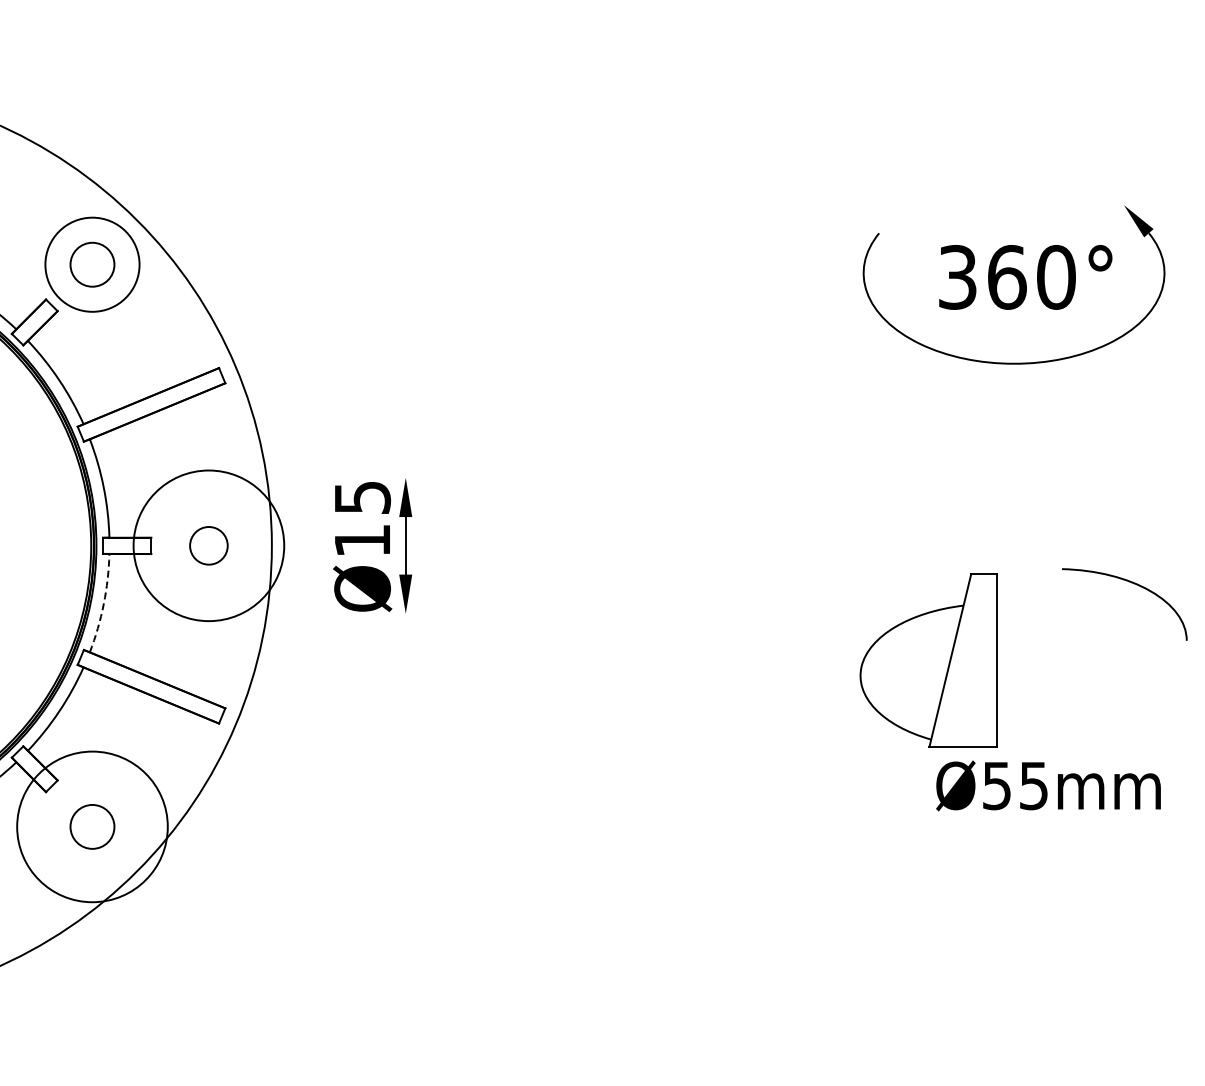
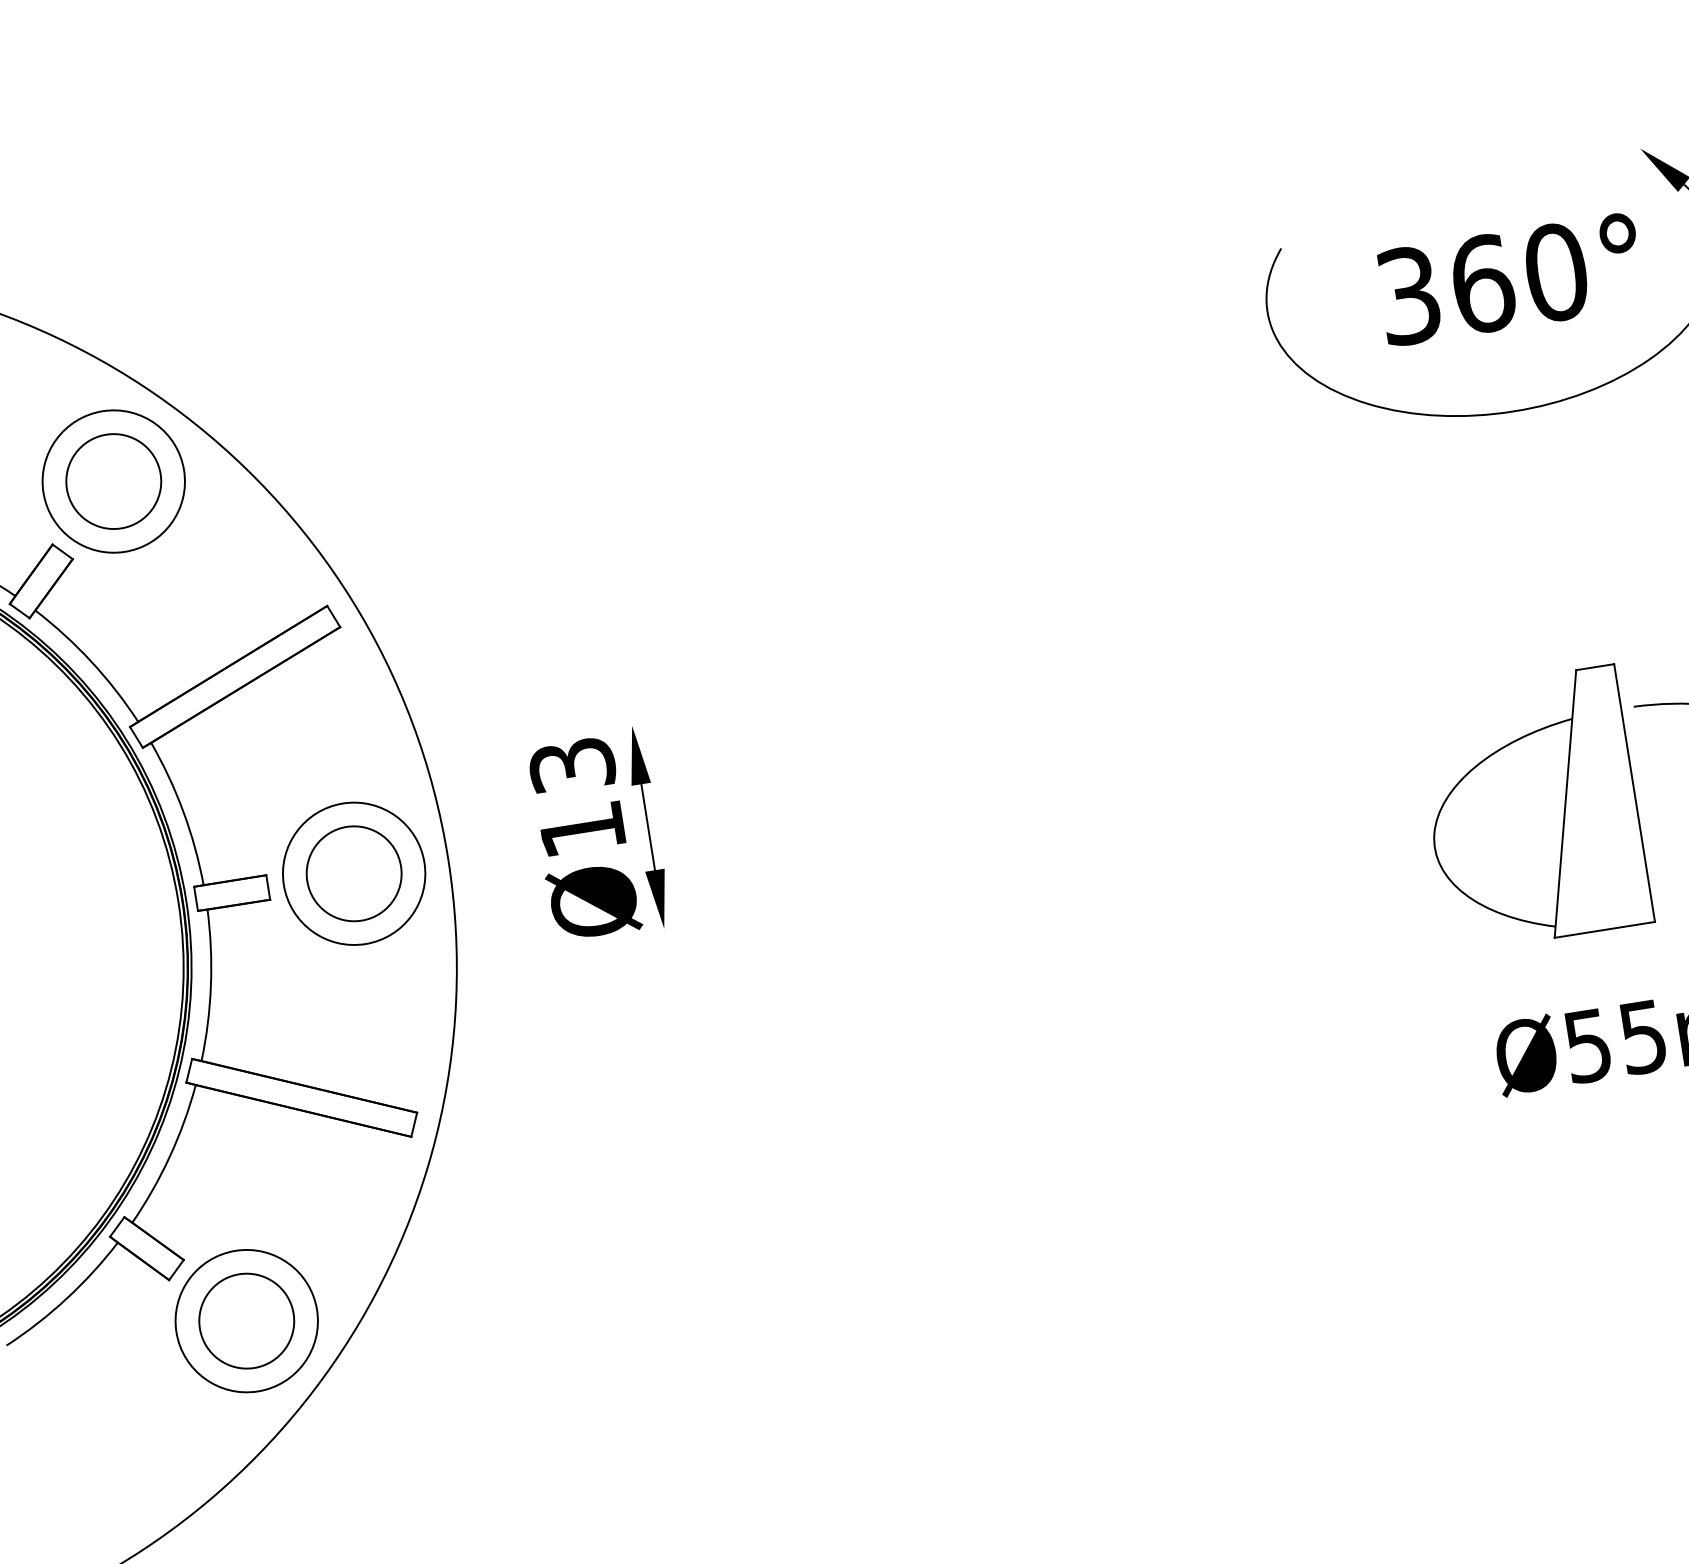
circle: (92, 264) -> (113, 481), size x1.43
text: (362, 497) -> (572, 765), Ø15 -> Ø13
circle: (208, 545) -> (353, 873), size x0.62
circle: (208, 545) -> (353, 873), size x1.67
arc: (103, 604) -> (210, 986), dashed -> solid
part: (928, 660) -> (1532, 809), moved
circle: (92, 826) -> (246, 1320), size x0.62
circle: (92, 826) -> (246, 1320), size x1.43

